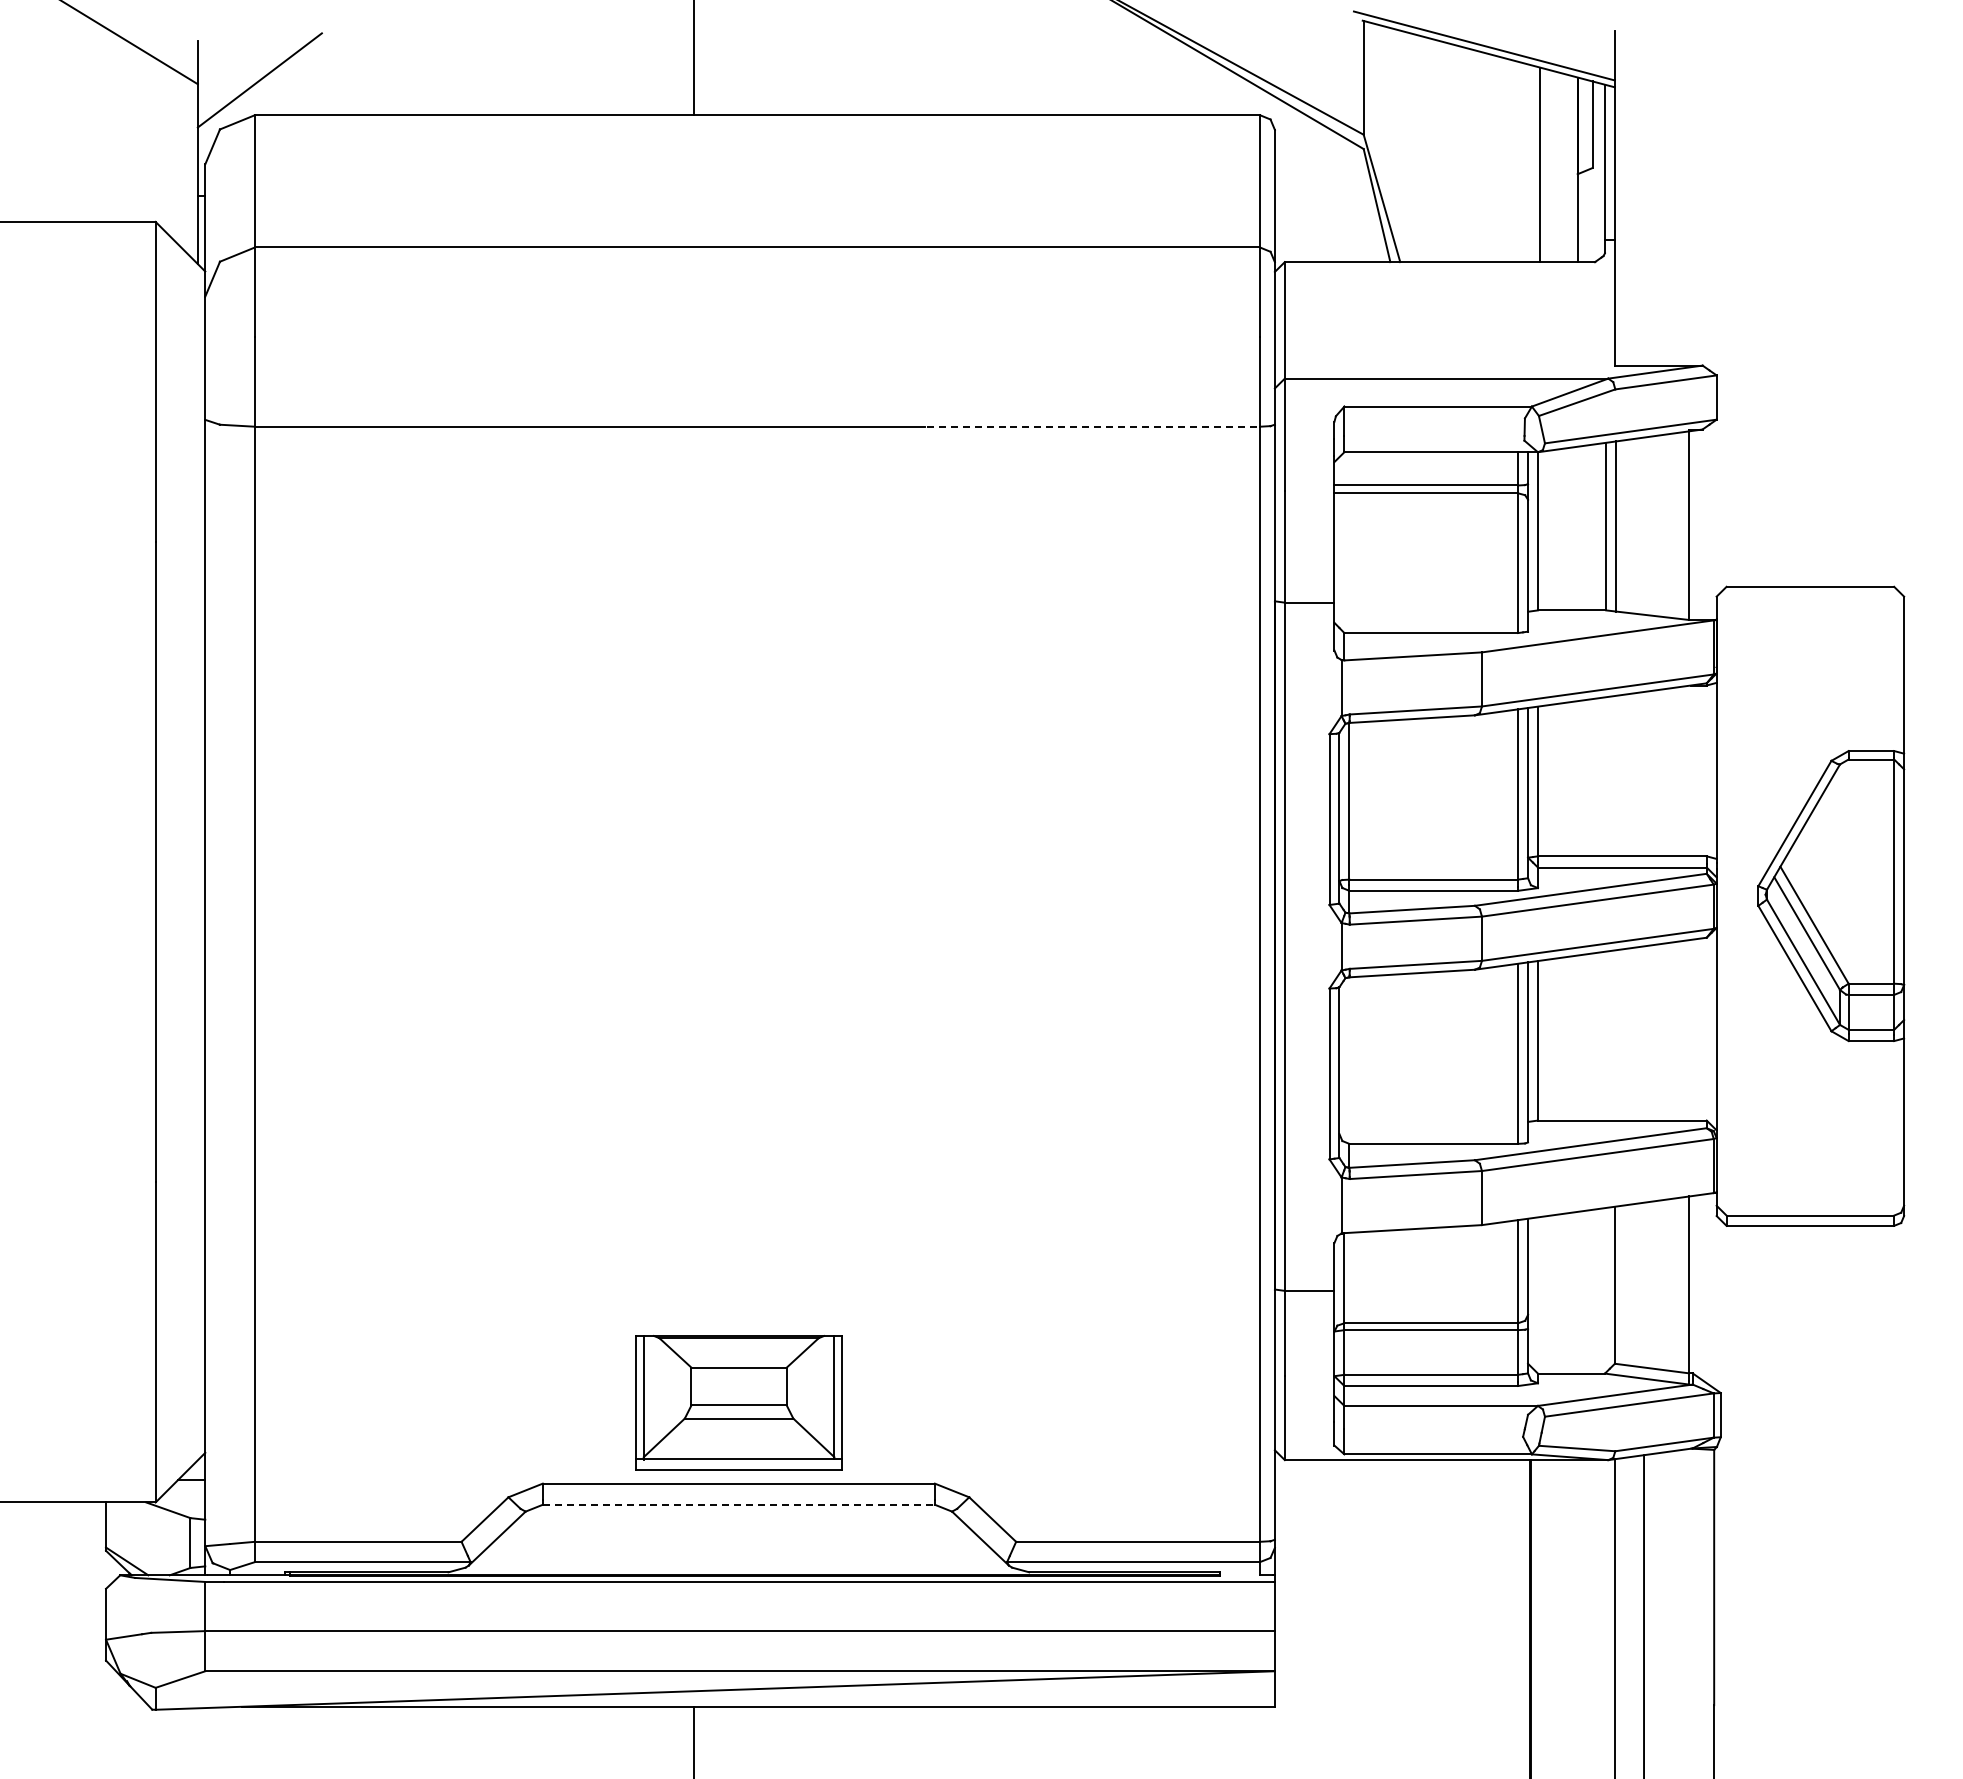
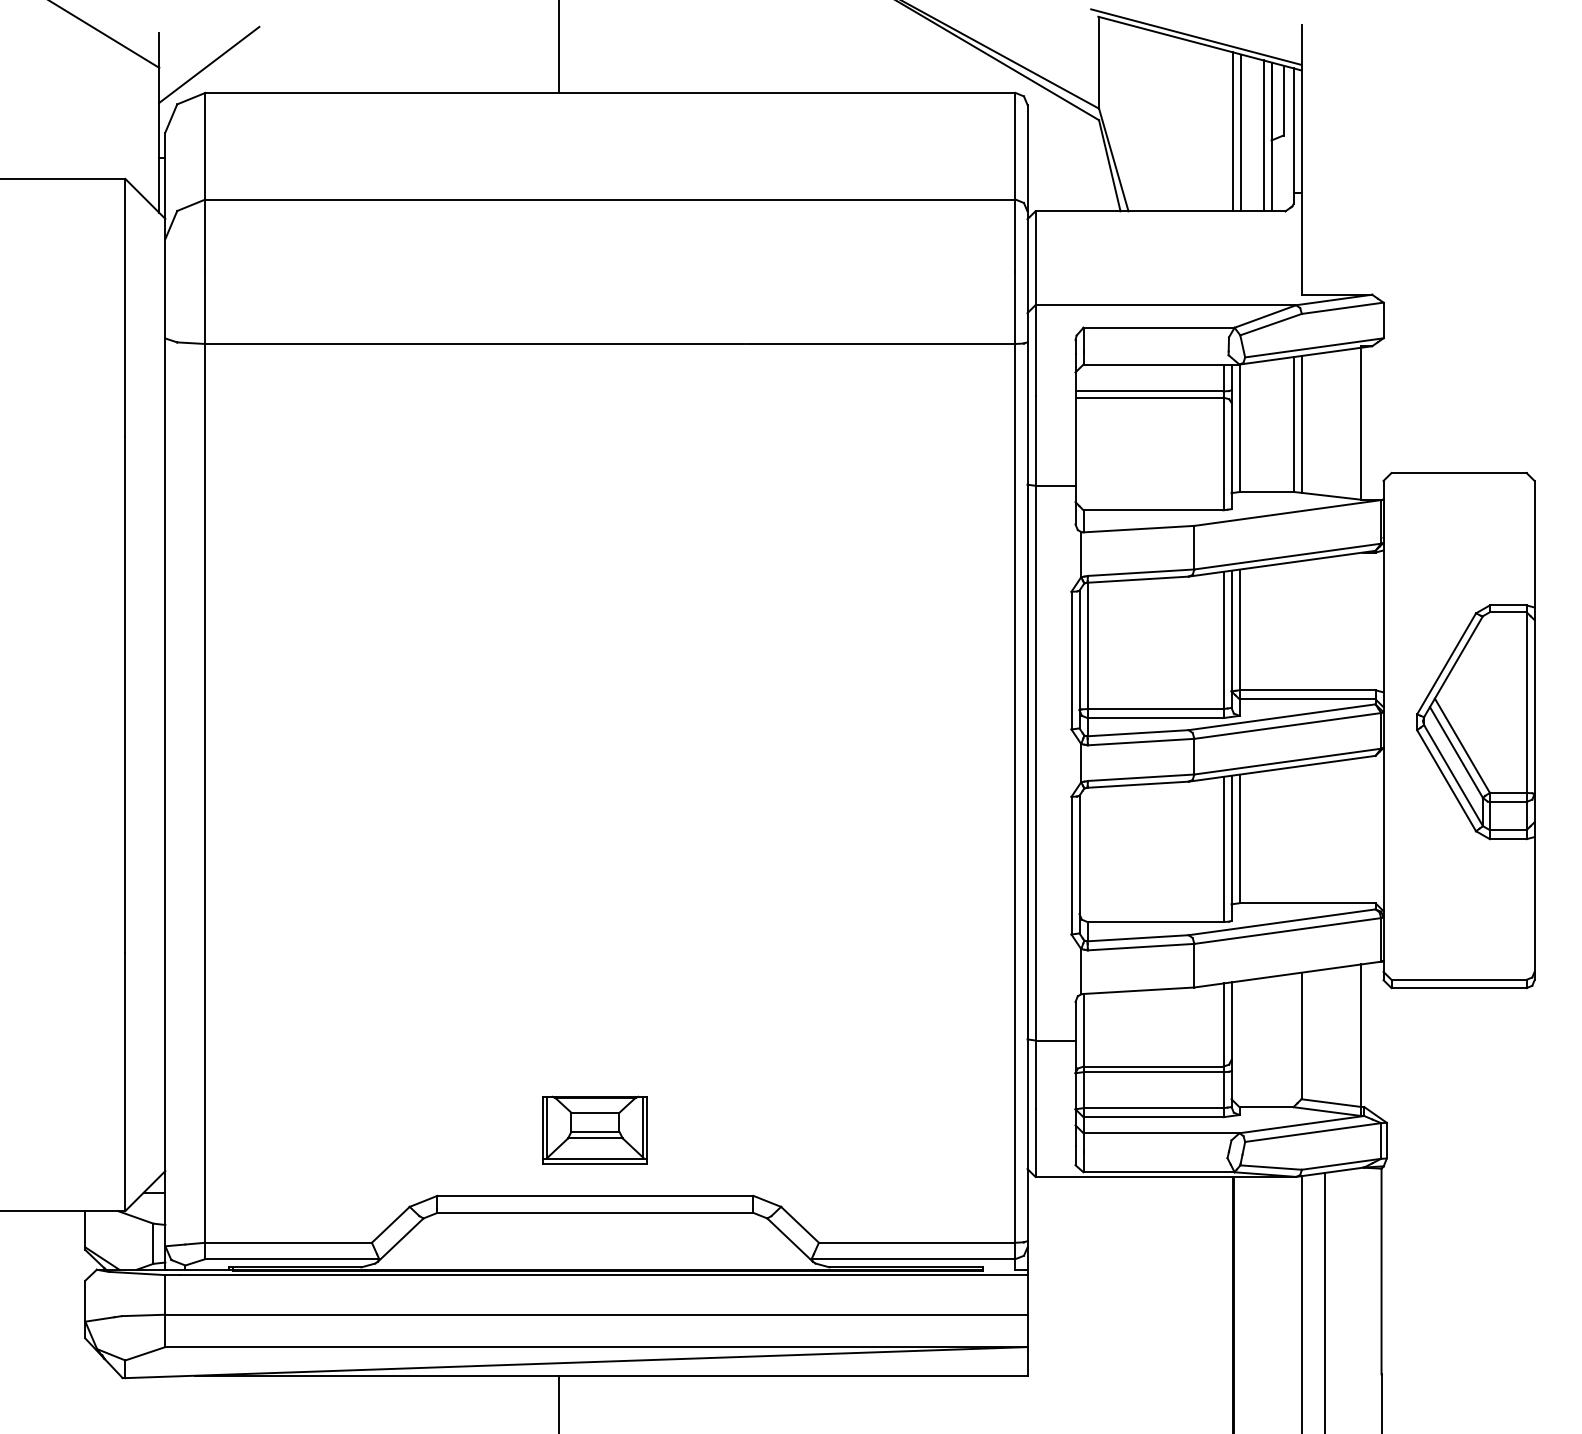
line: (1530, 163) -> (1233, 131), added
line: (1567, 168) -> (1263, 135), added
line: (1093, 426) -> (881, 343), dashed -> solid
part: (738, 1401) -> (595, 1129), size x0.62
line: (739, 1504) -> (595, 1212), dashed -> solid

